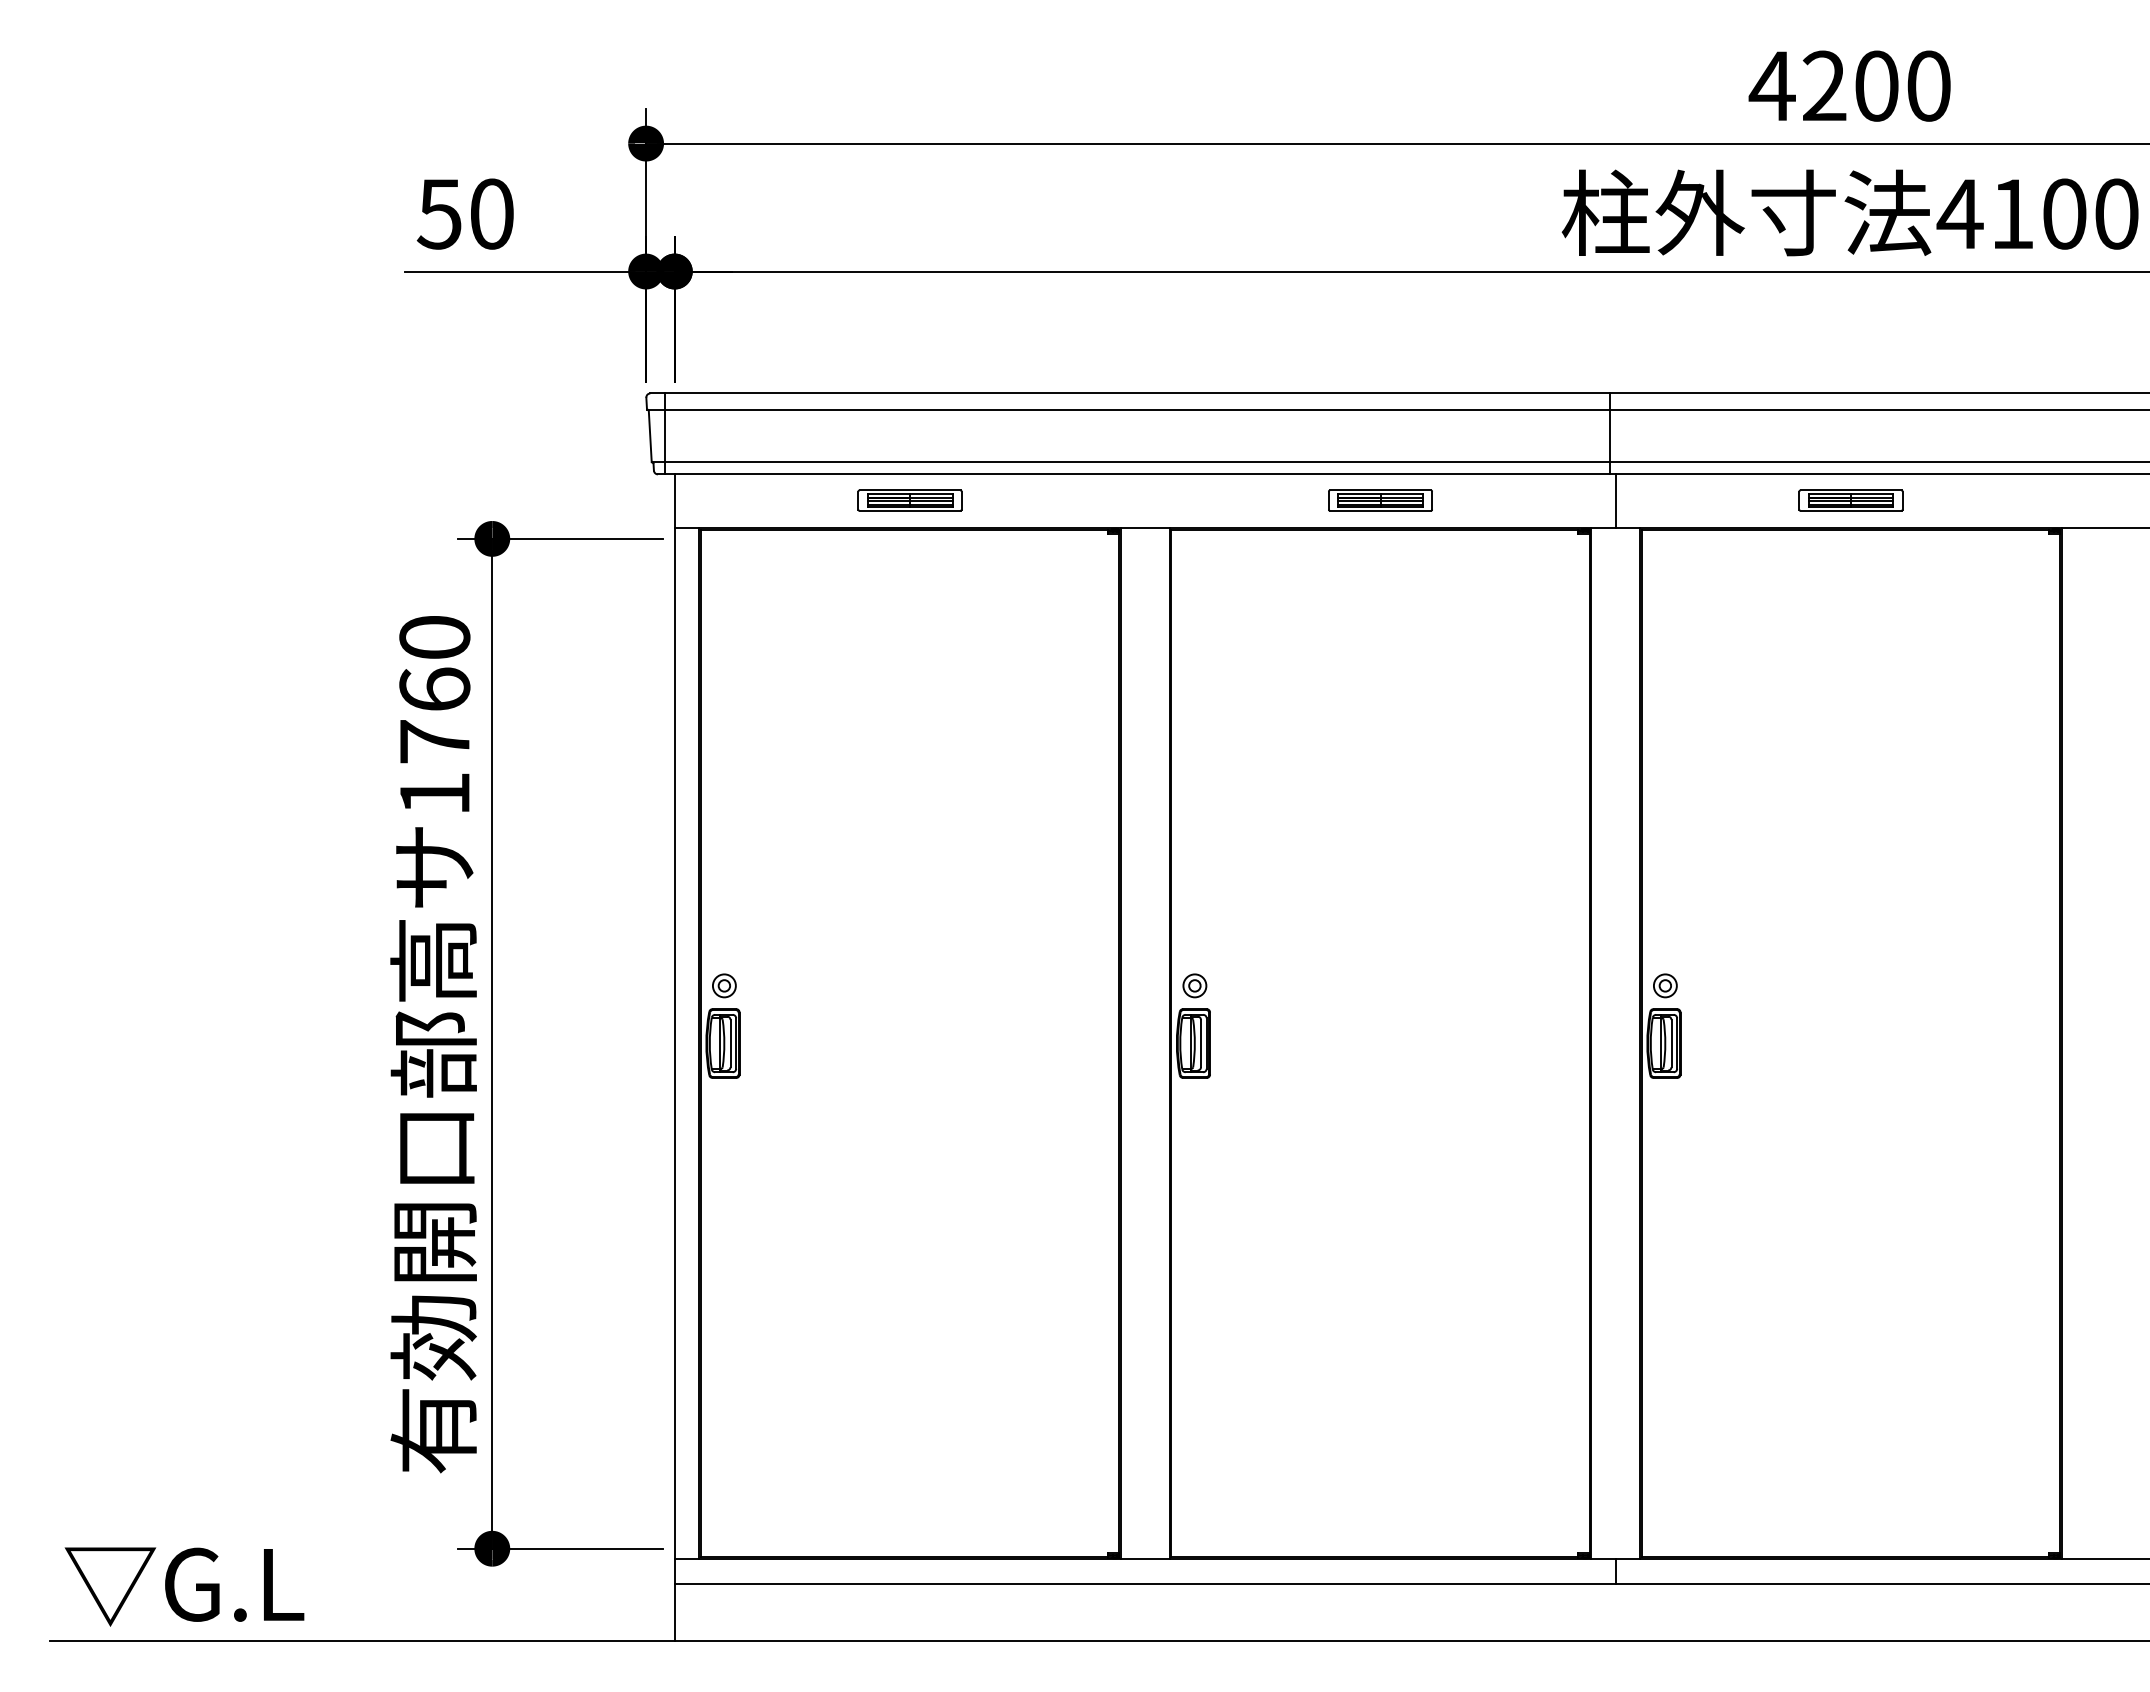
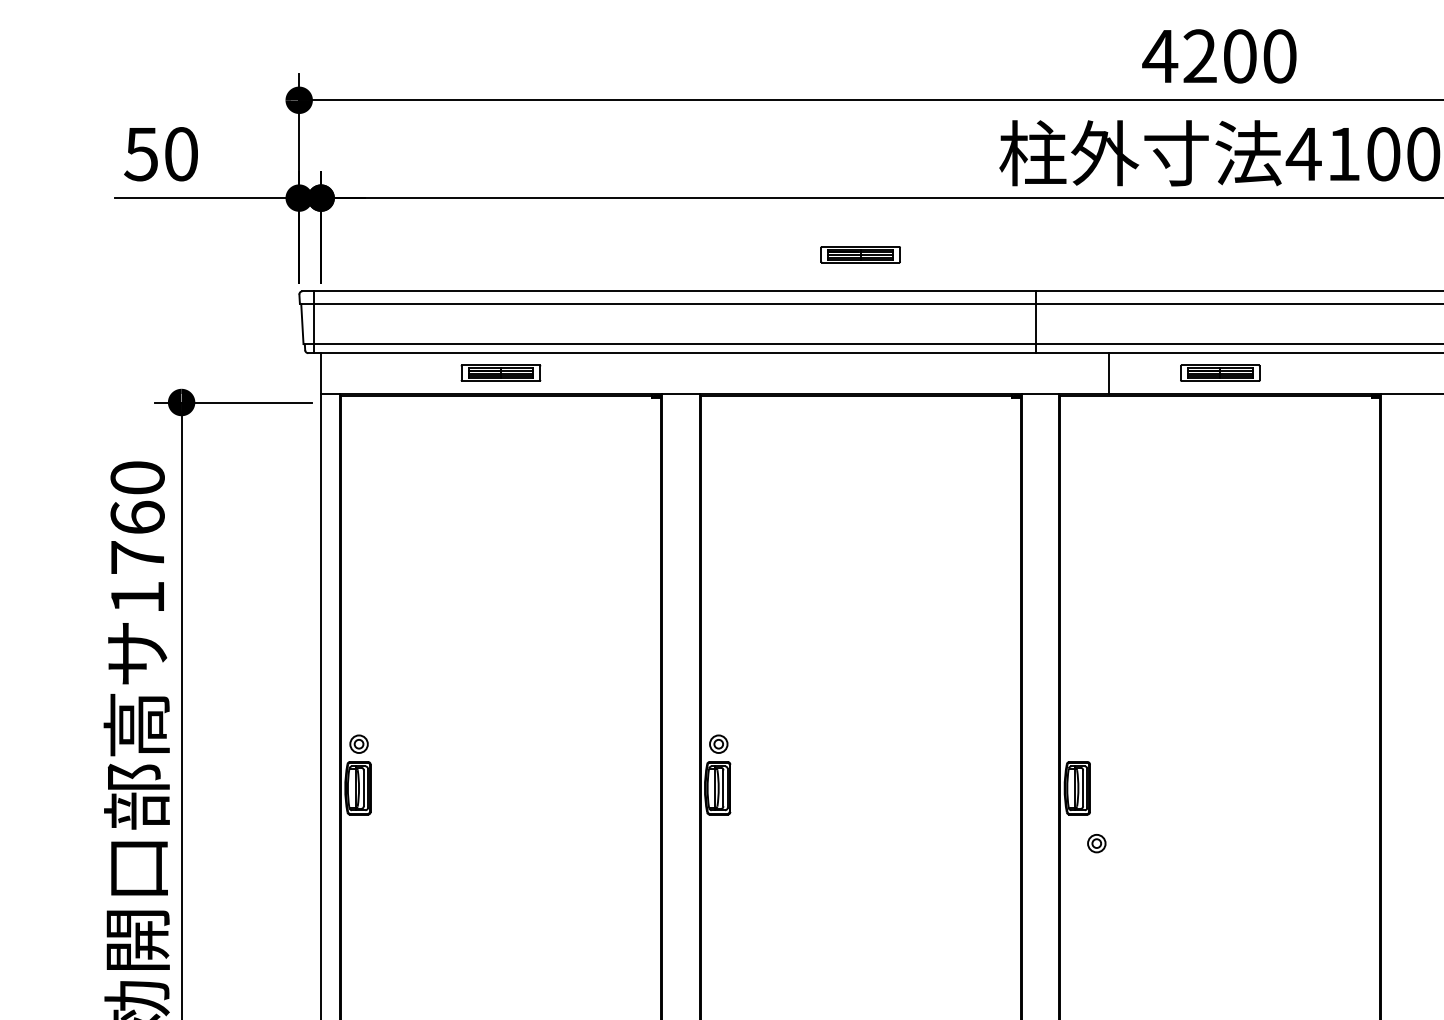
part: (1380, 500) -> (860, 254), moved
line: (1615, 501) -> (1108, 373), moved
part: (1665, 985) -> (1096, 843), moved

